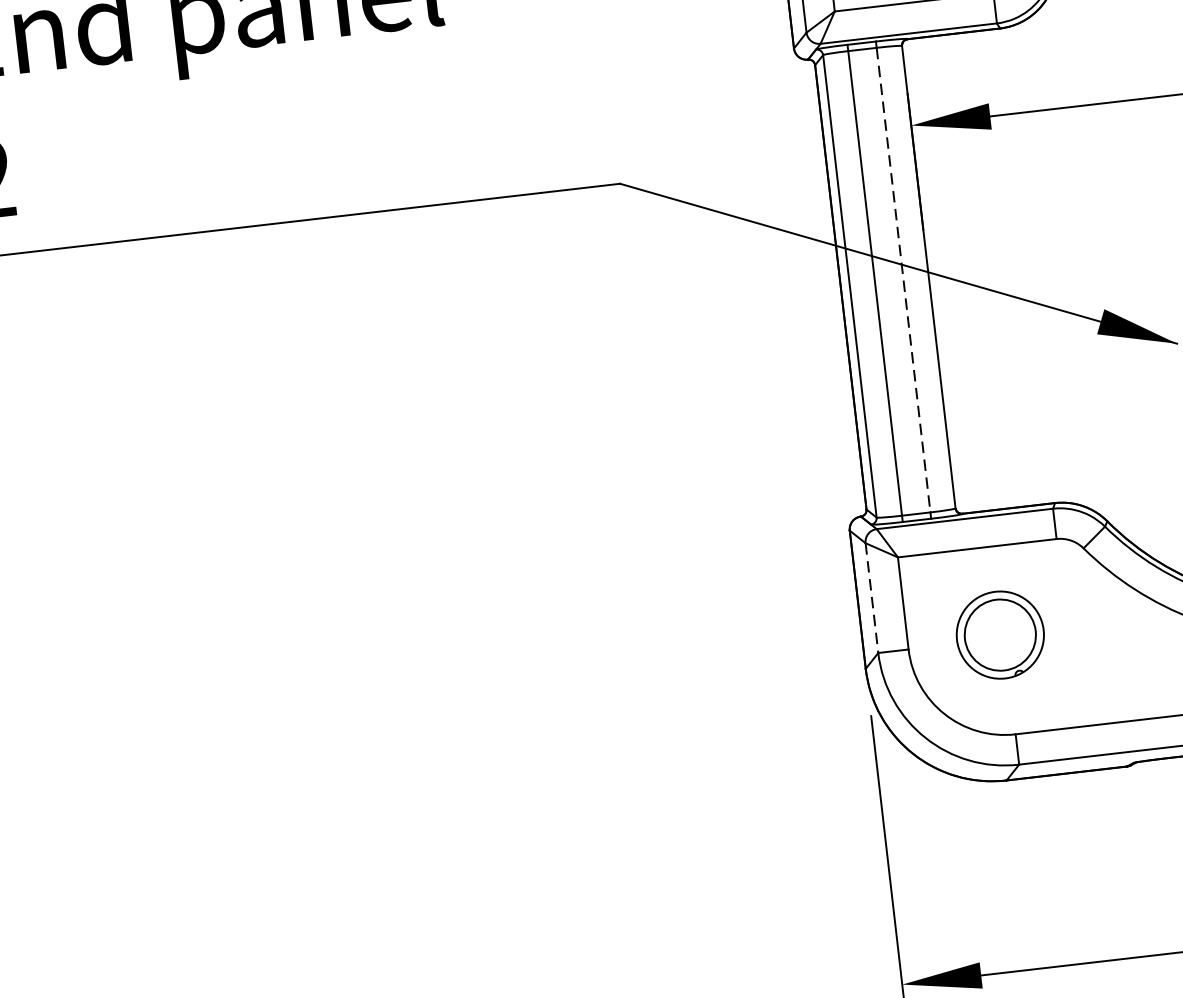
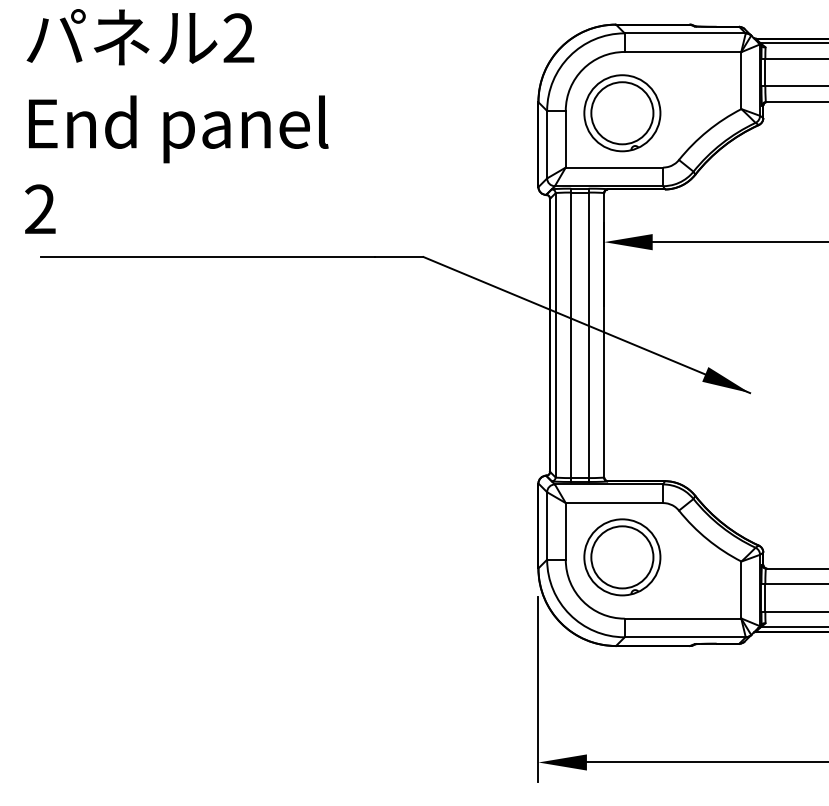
line: (903, 280) -> (588, 335), dashed -> solid
line: (872, 597) -> (547, 525), dashed -> solid
part: (1000, 635) -> (622, 557), size x1.43

